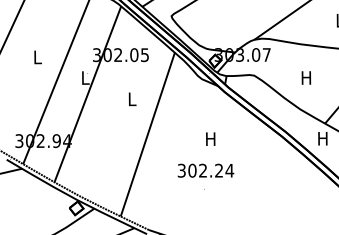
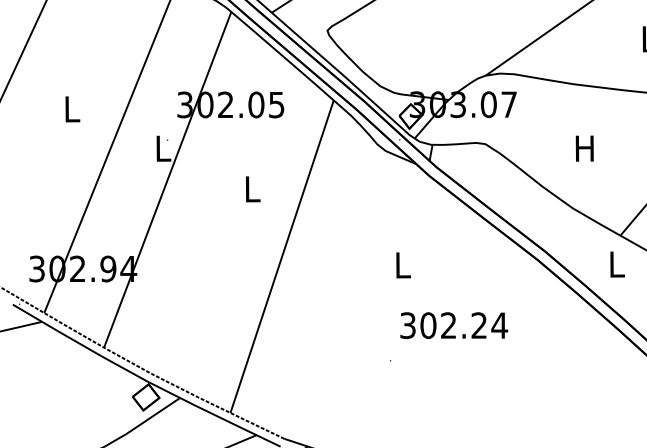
text: (210, 138) -> (401, 264), H -> L
text: (322, 138) -> (615, 264), H -> L
text: (205, 170) -> (453, 325), moved

